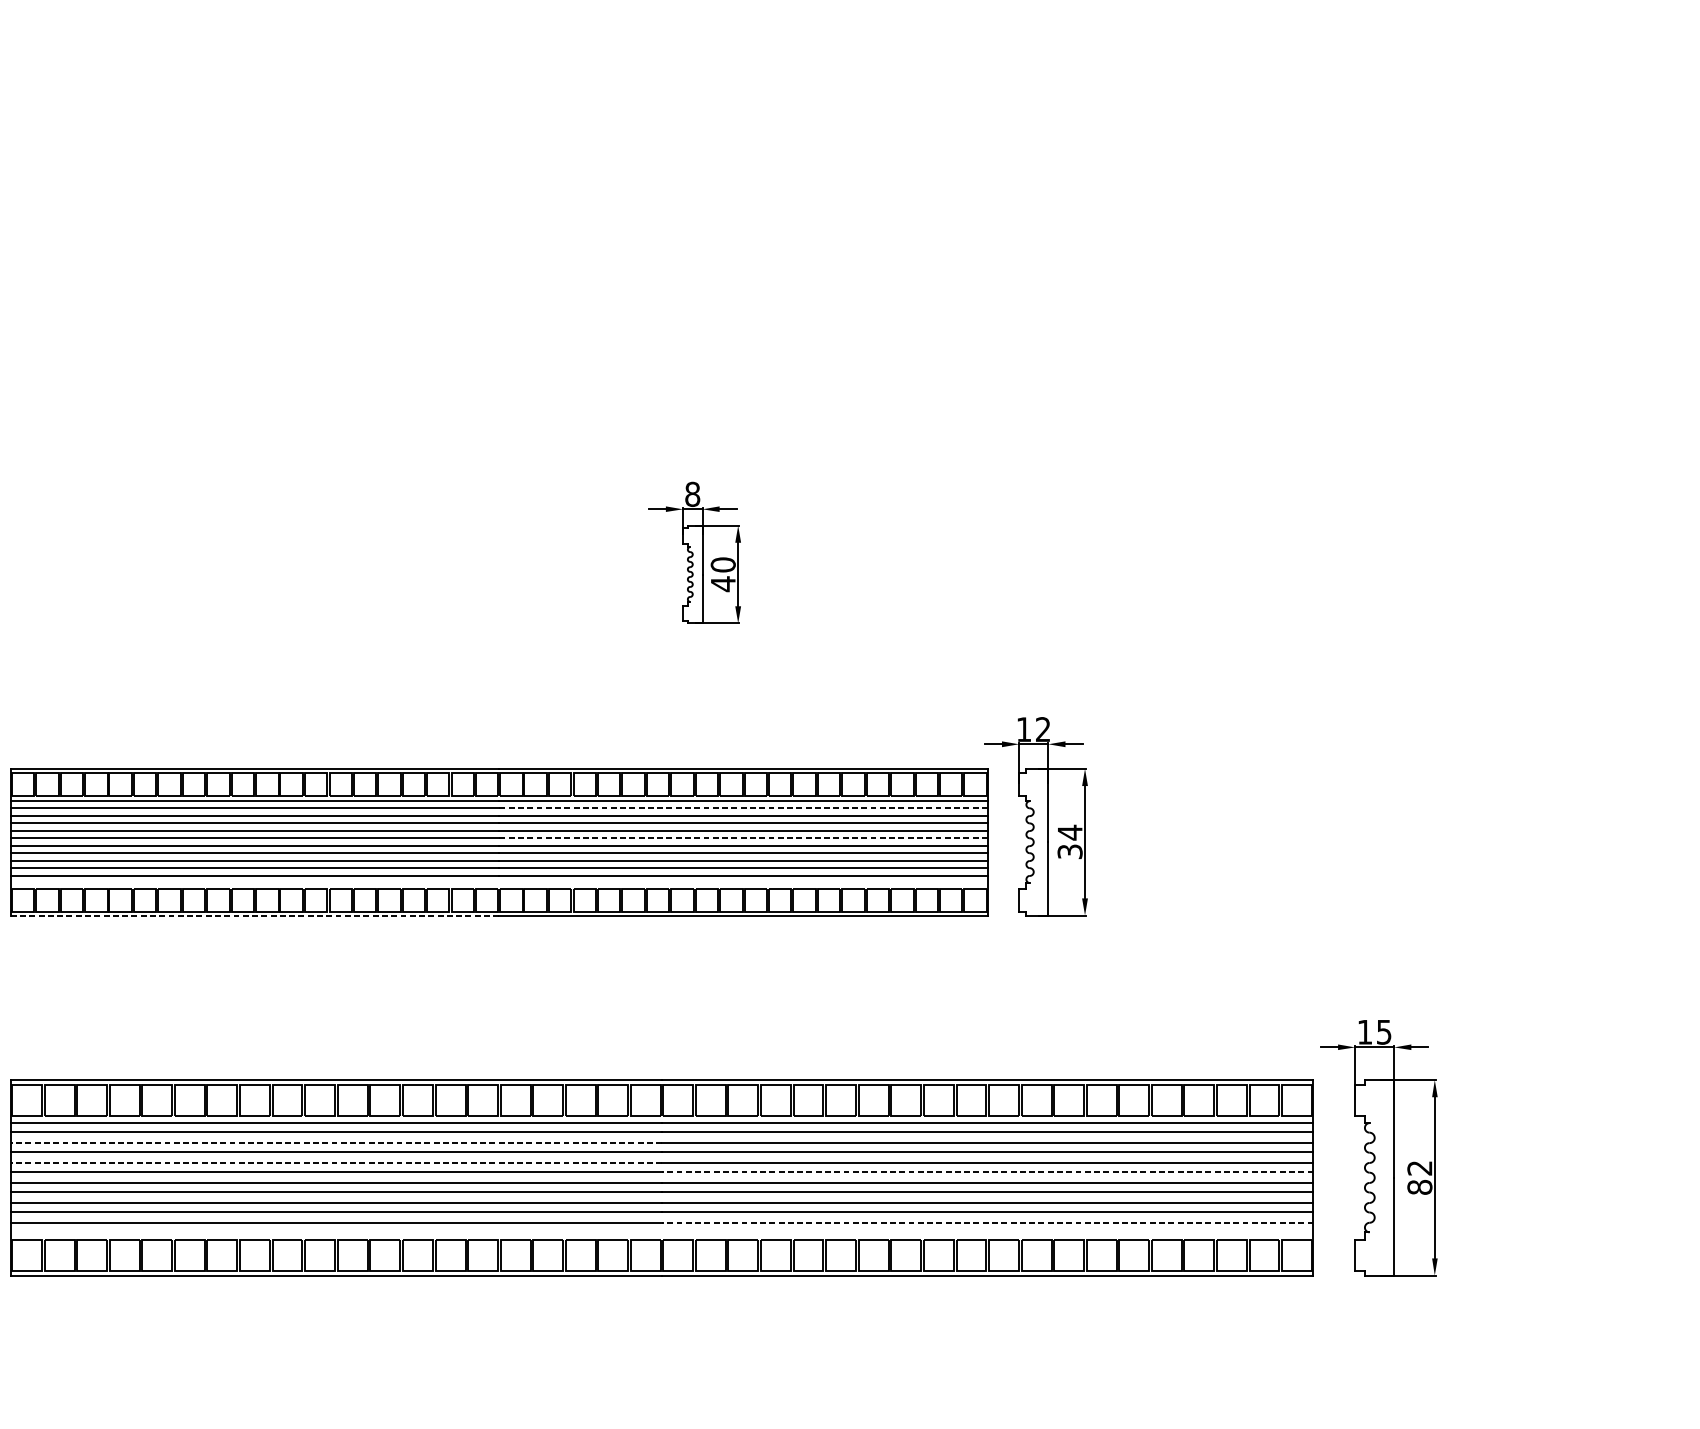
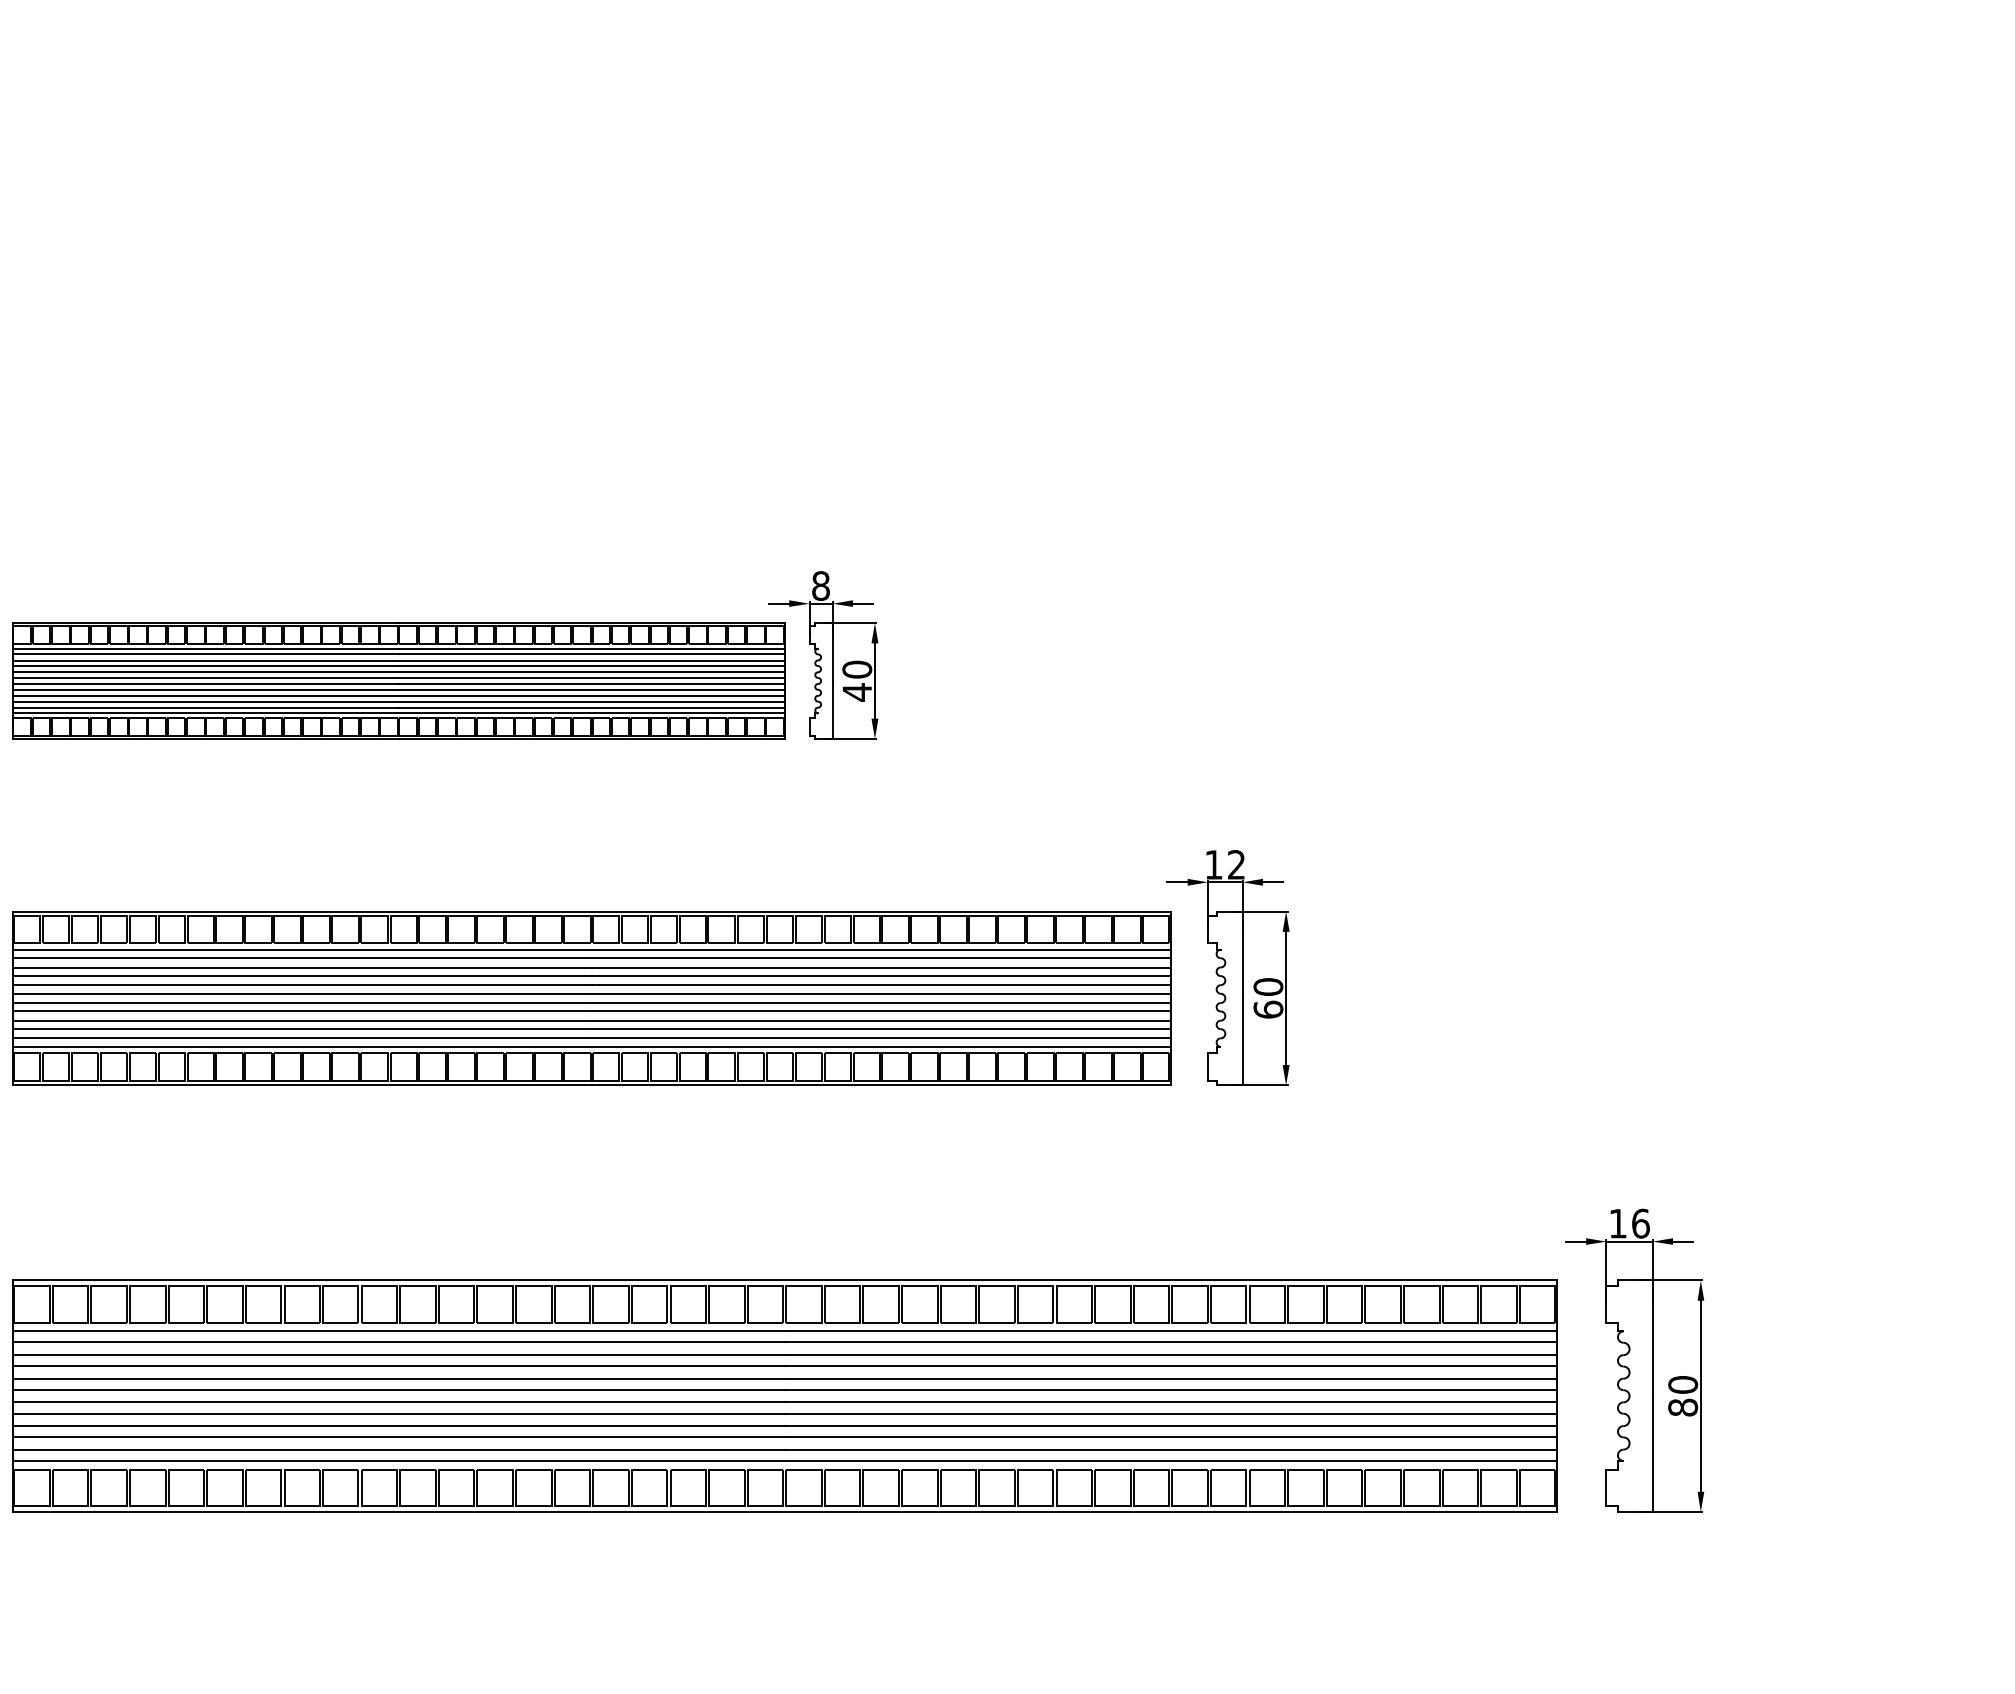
part: (336, 574) -> (398, 680), added
line: (743, 807) -> (881, 957), dashed -> solid
line: (743, 838) -> (881, 993), dashed -> solid
text: (1070, 841) -> (1268, 997), 34 -> 60
line: (499, 882) -> (591, 1046), added
line: (255, 915) -> (302, 1085), dashed -> solid
text: (1383, 1032) -> (1640, 1223), 15 -> 16
line: (336, 1143) -> (398, 1355), dashed -> solid
line: (336, 1162) -> (398, 1378), dashed -> solid
text: (1420, 1167) -> (1683, 1384), 82 -> 80
line: (987, 1172) -> (1170, 1389), dashed -> solid
line: (987, 1222) -> (1170, 1449), dashed -> solid
line: (661, 1231) -> (784, 1460), added

